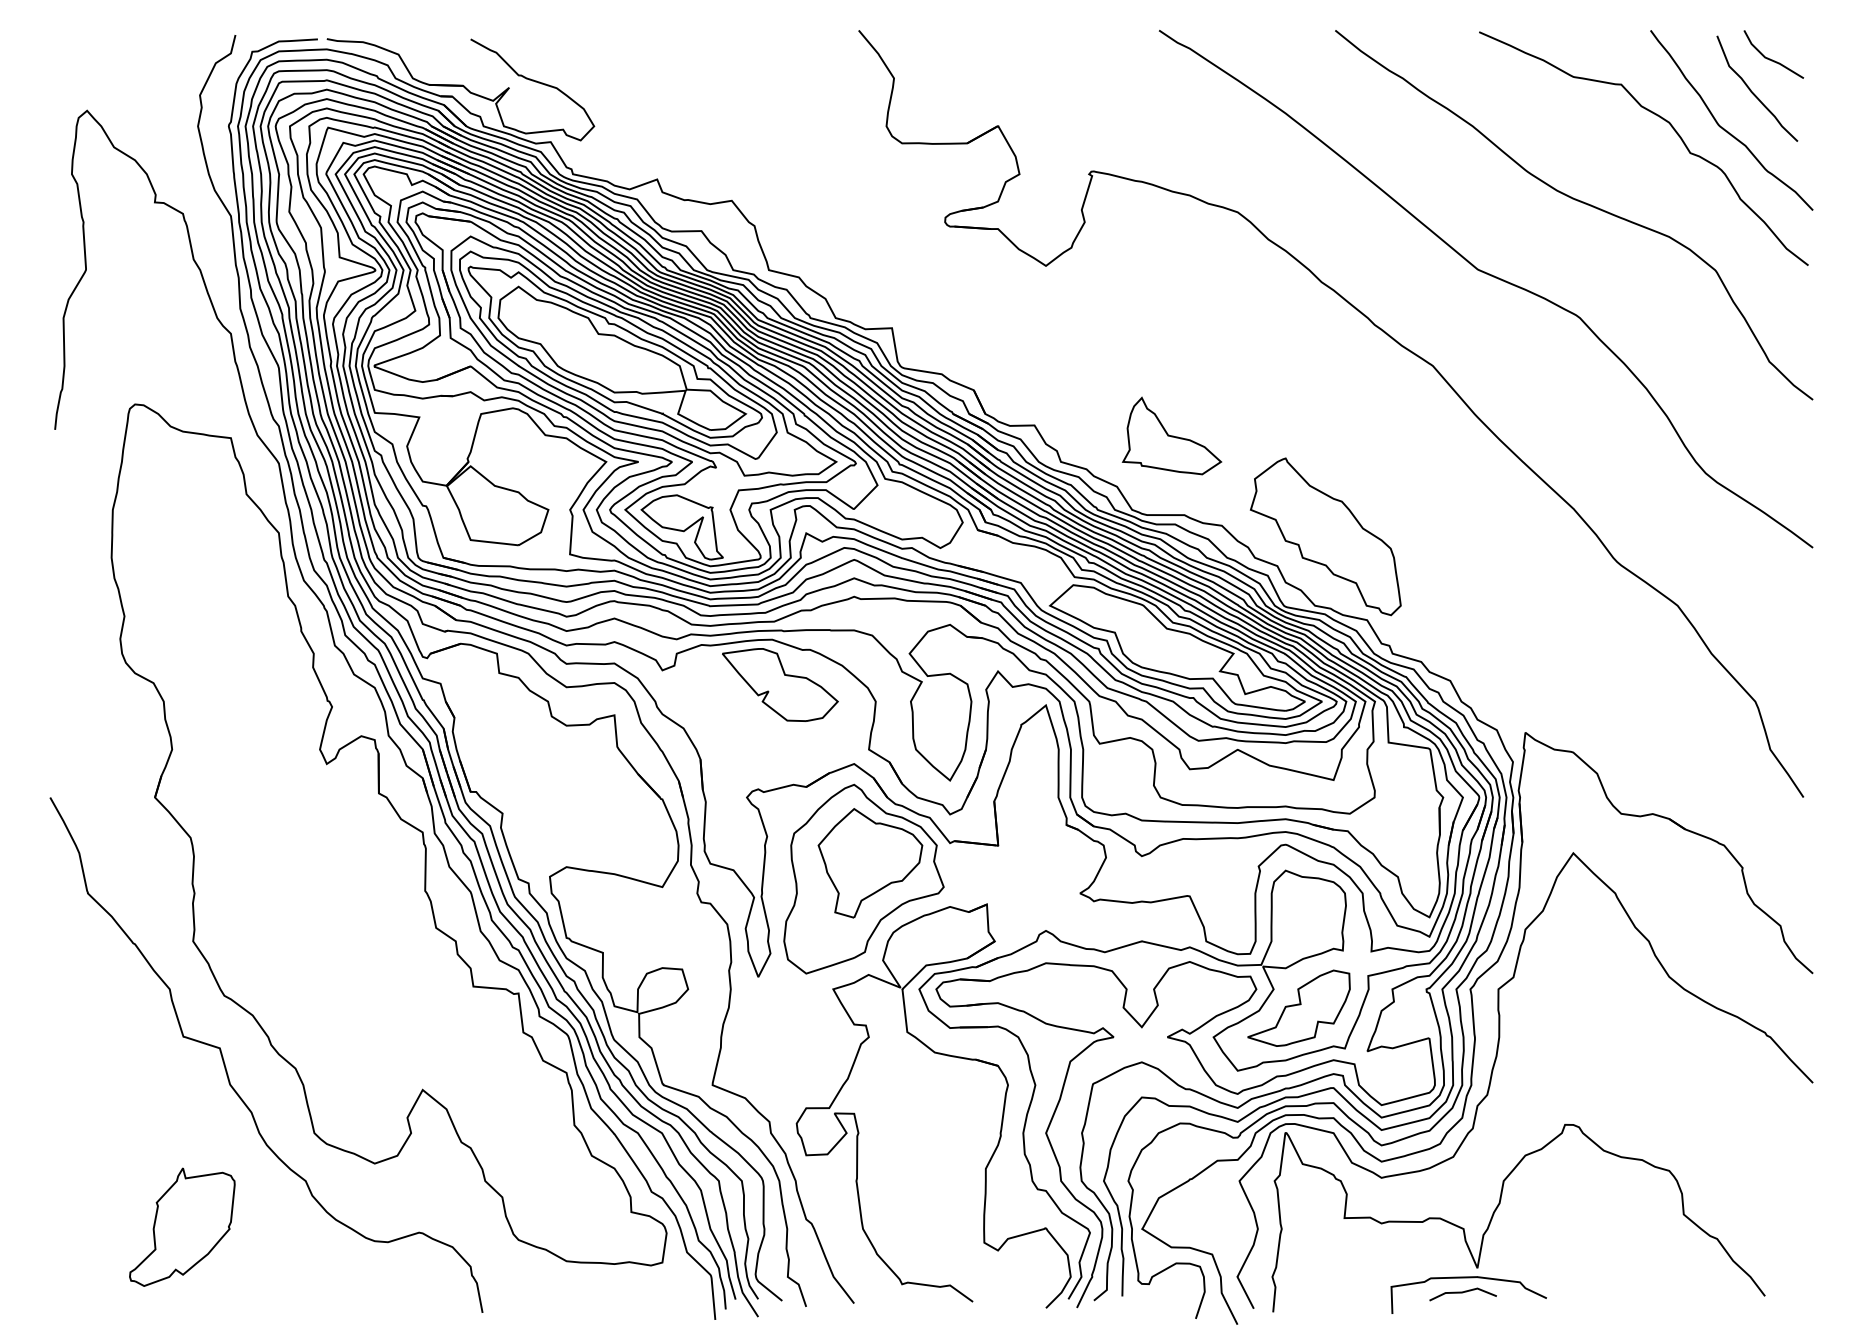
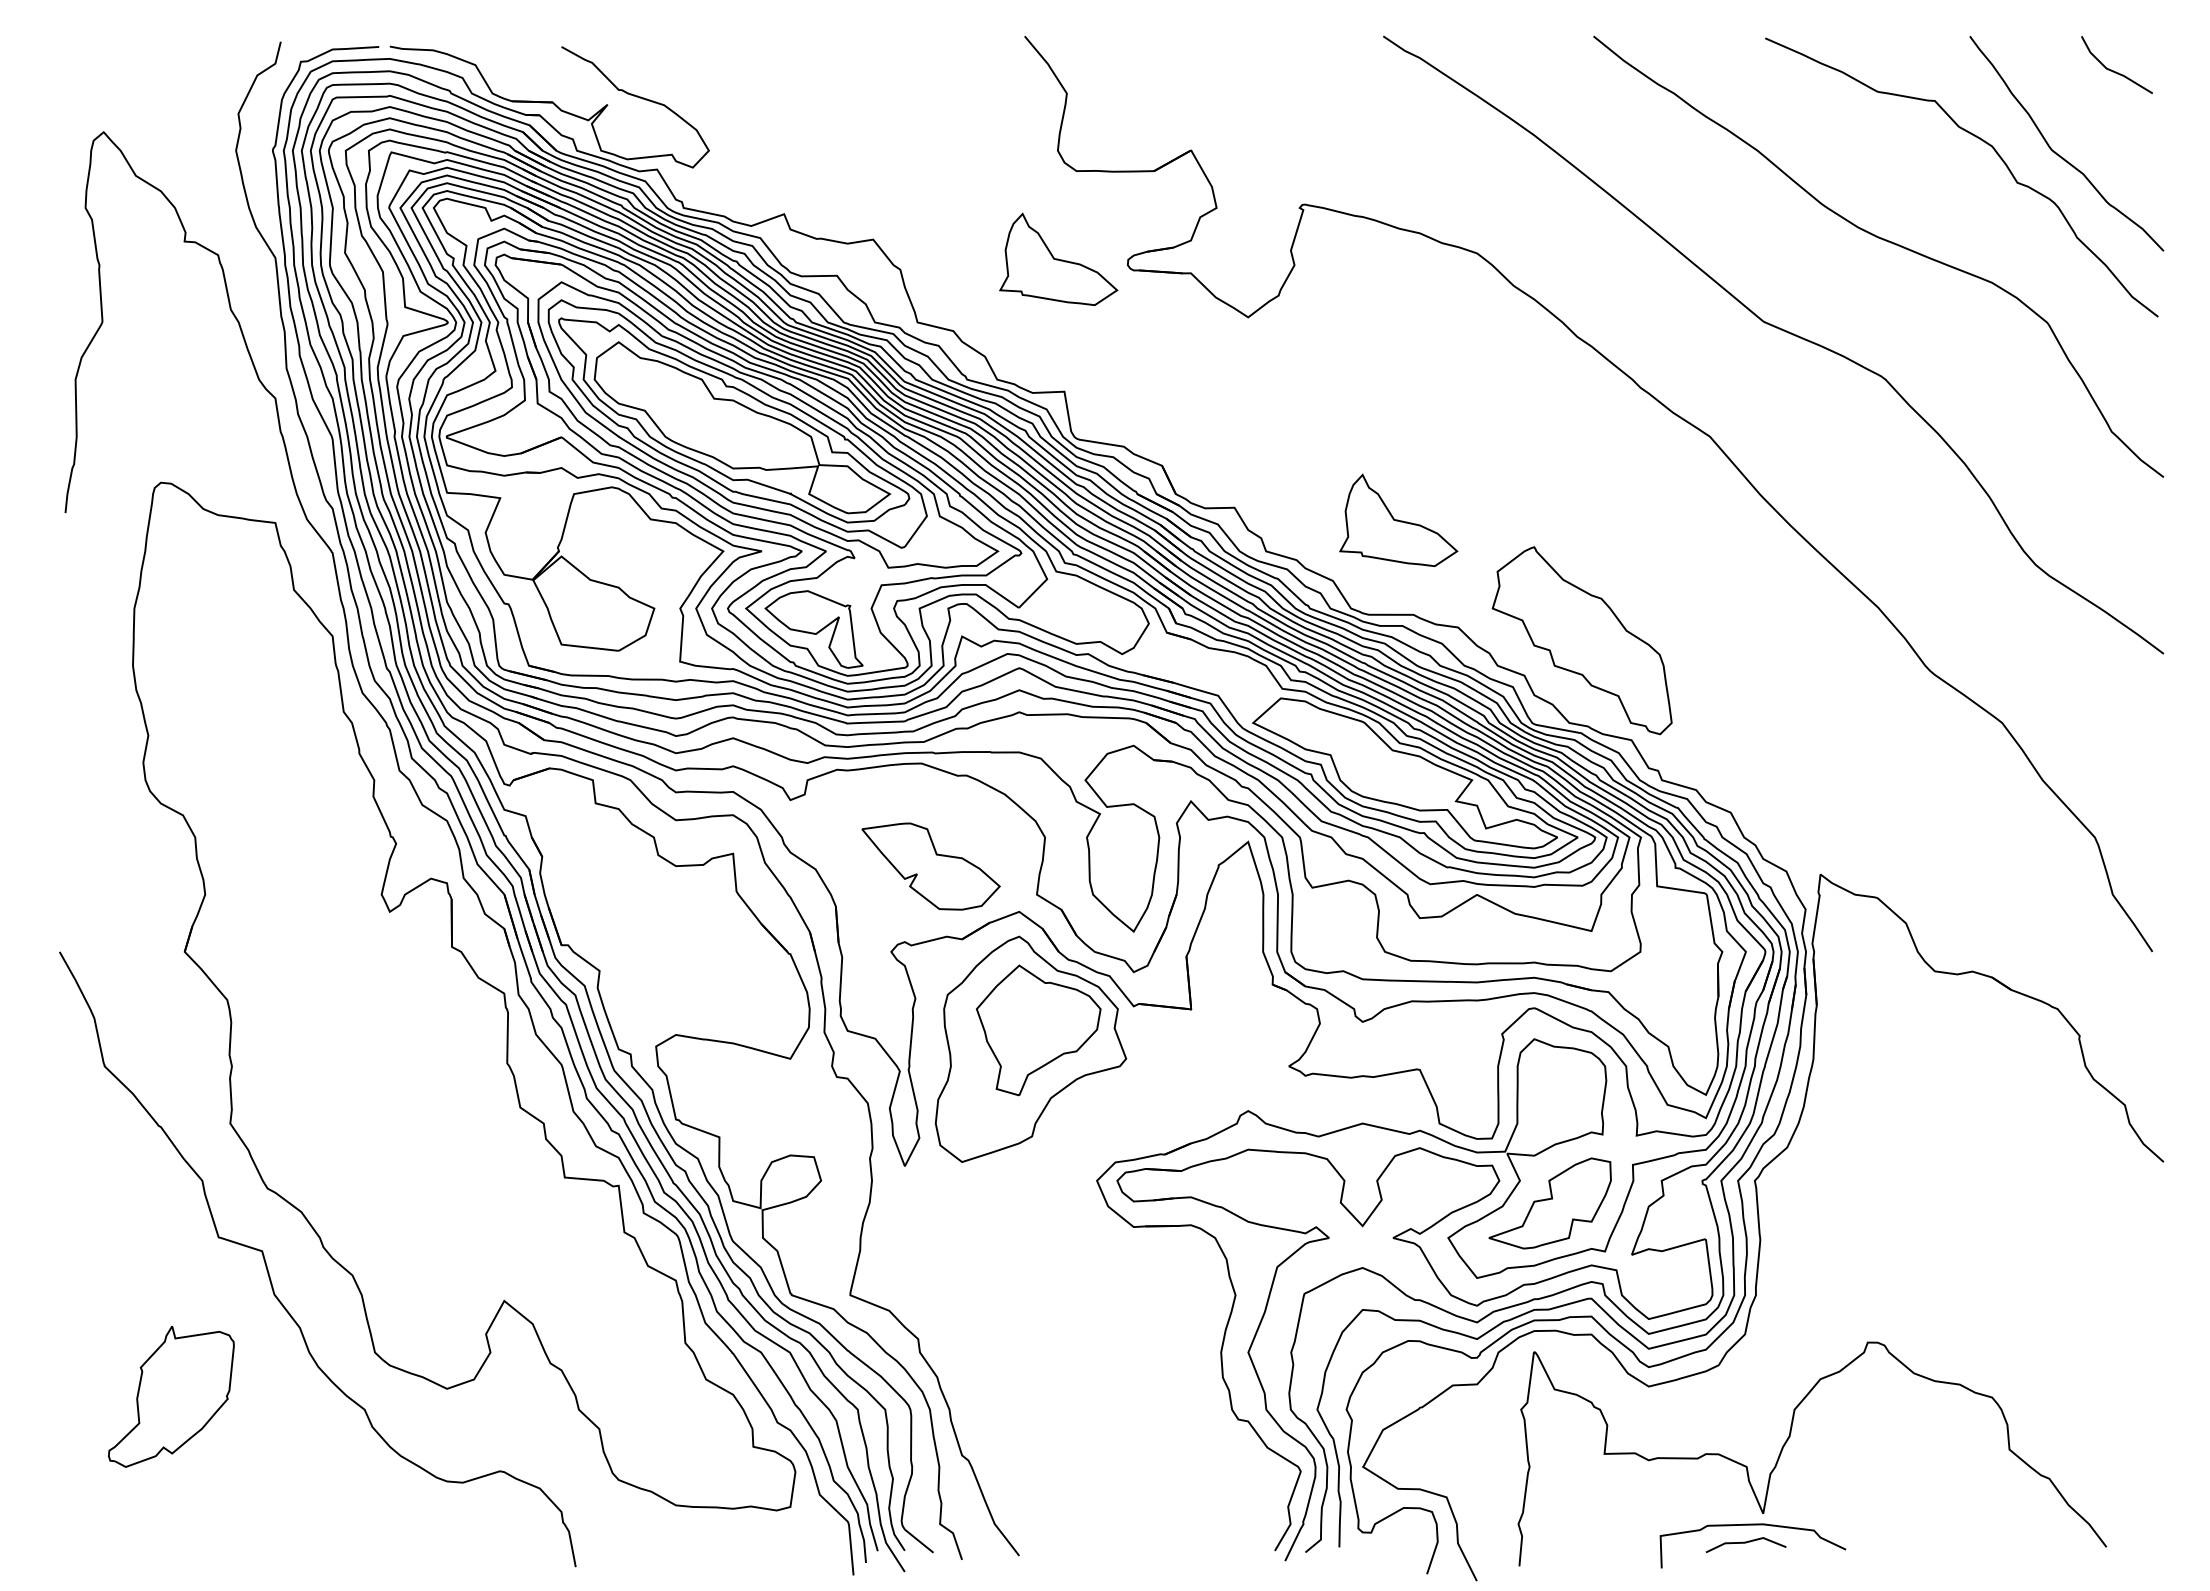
curve: (1751, 90) -> (2090, 107), removed
part: (887, 217) -> (1058, 259), added
part: (779, 684) -> (930, 866), moved
part: (942, 1055) -> (1124, 1259), removed
curve: (1492, 1074) -> (1781, 1282), removed
part: (182, 1226) -> (171, 1396), moved

